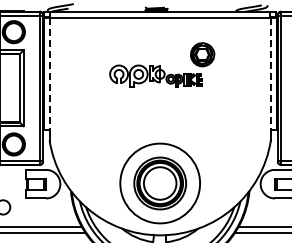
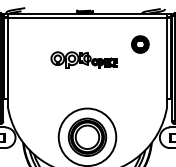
part: (202, 54) -> (140, 44), moved
line: (49, 74) -> (7, 58), dashed -> solid
line: (270, 74) -> (166, 58), dashed -> solid

